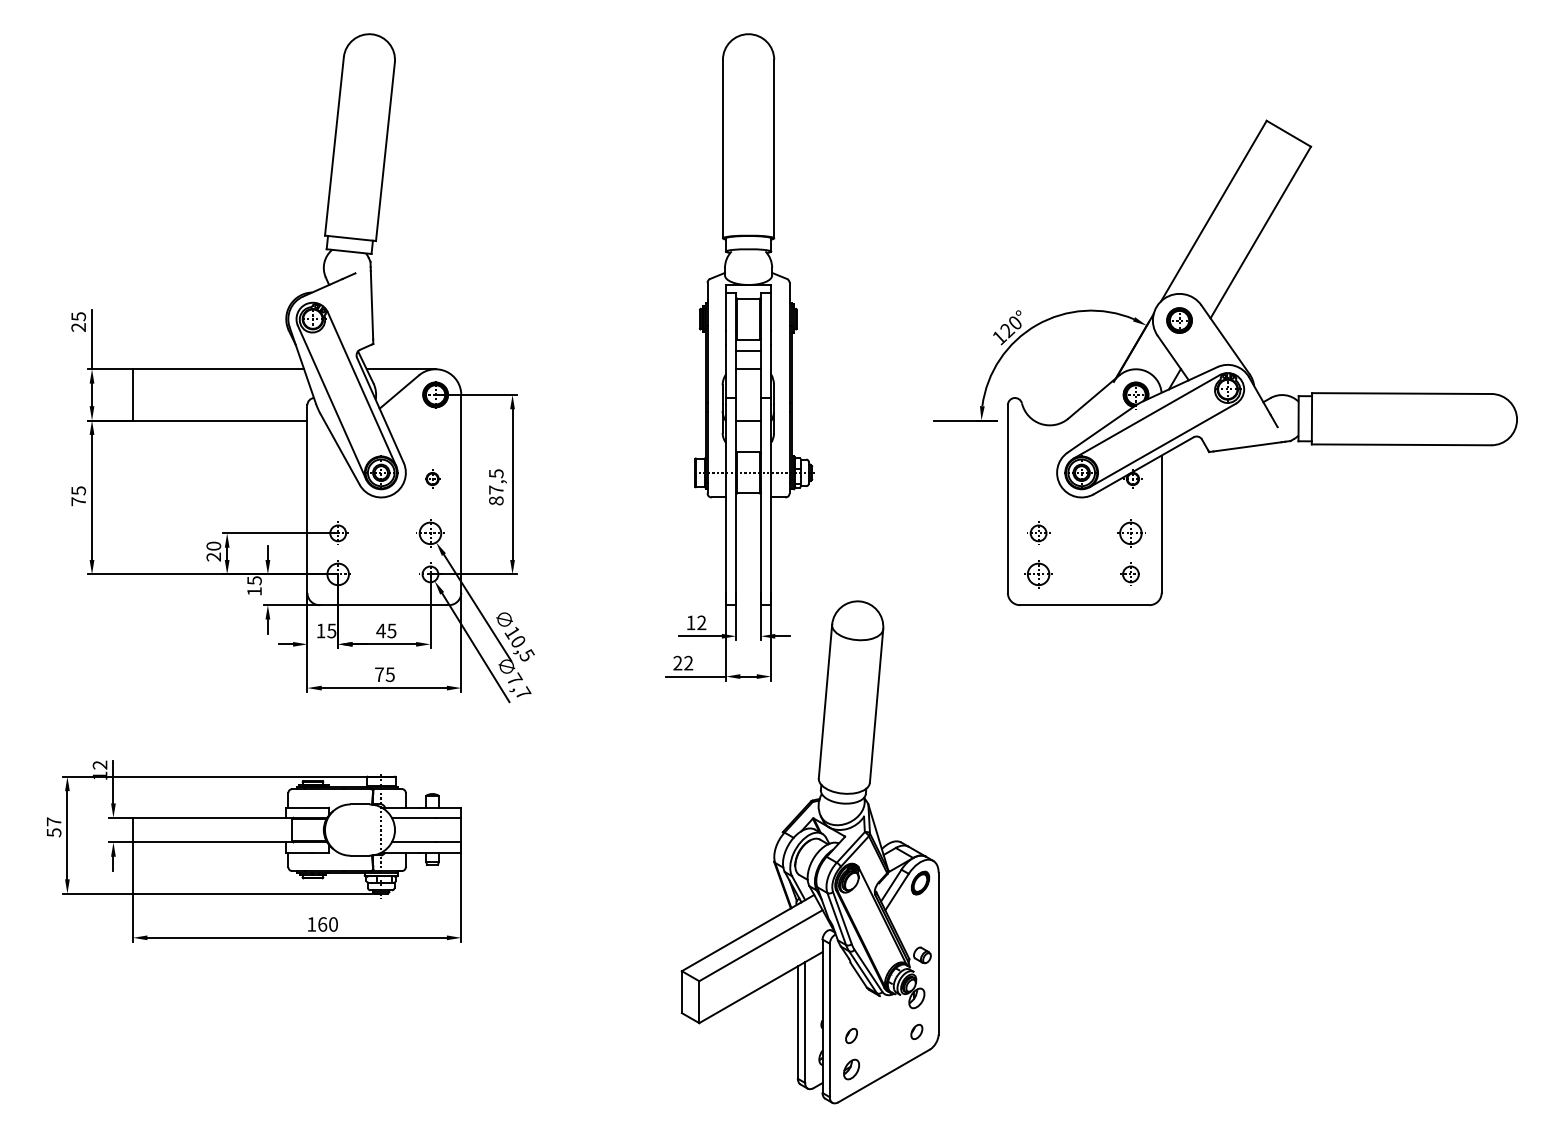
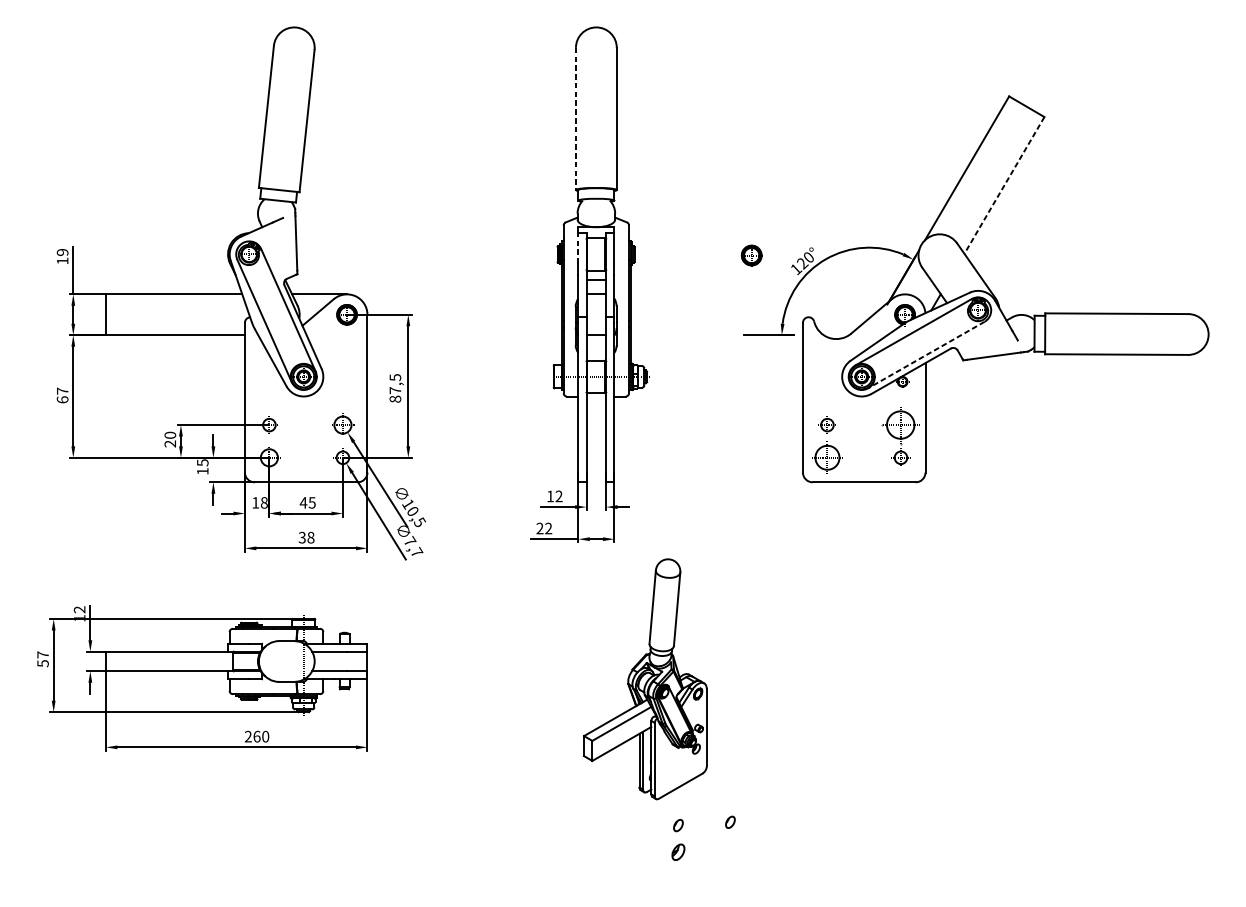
line: (722, 149) -> (575, 119), solid -> dashed
line: (1260, 232) -> (1004, 185), solid -> dashed
line: (726, 311) -> (578, 248), solid -> dashed
part: (1179, 320) -> (751, 255), moved
text: (78, 321) -> (62, 256), 25 -> 19
line: (1162, 445) -> (926, 355), solid -> dashed
part: (432, 478) -> (344, 381), removed
text: (78, 496) -> (62, 395), 75 -> 67
part: (1131, 533) -> (901, 425), size x1.6
part: (1038, 574) -> (827, 457), size x1.4
text: (331, 630) -> (264, 502), 15 -> 18
text: (384, 674) -> (306, 537), 75 -> 38
part: (809, 852) -> (644, 679), size x0.6
text: (311, 924) -> (248, 736), 160 -> 260

